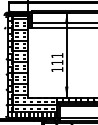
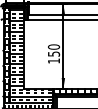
text: (57, 59) -> (54, 50), 111 -> 150

